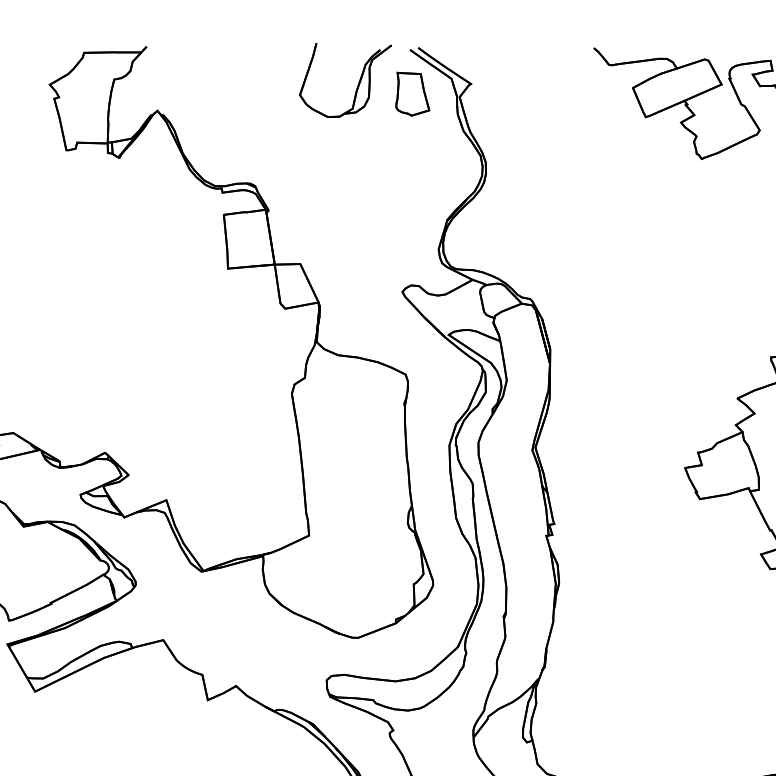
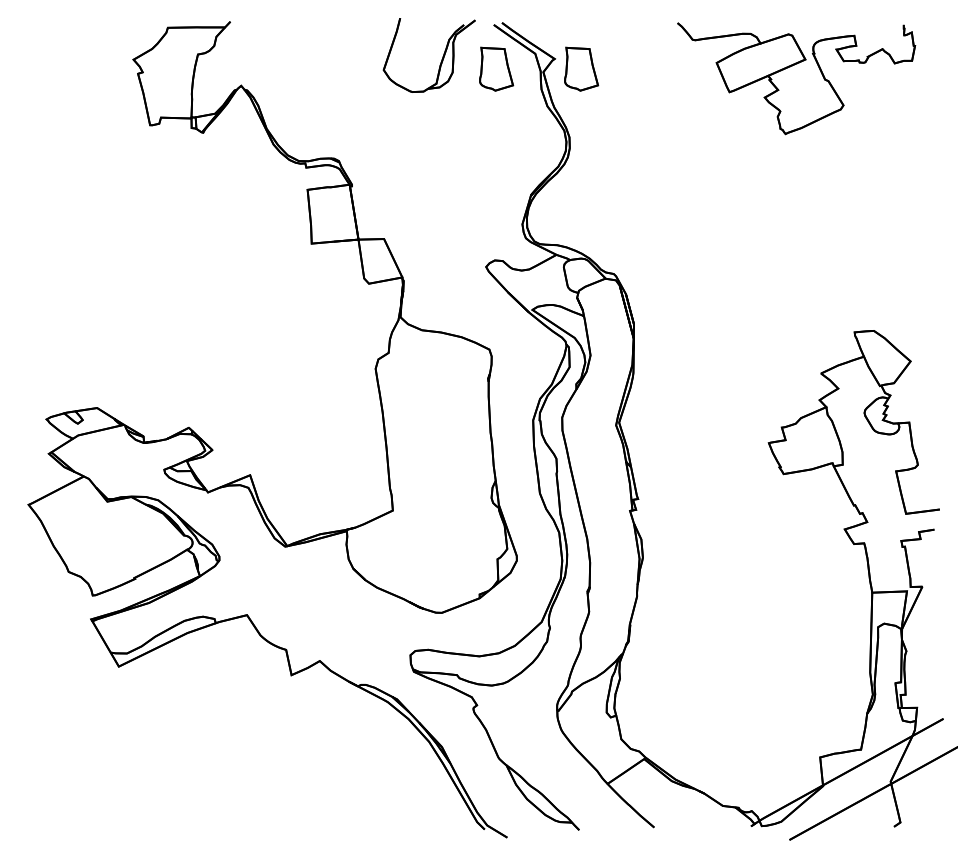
part: (497, 93) -> (581, 68), added

